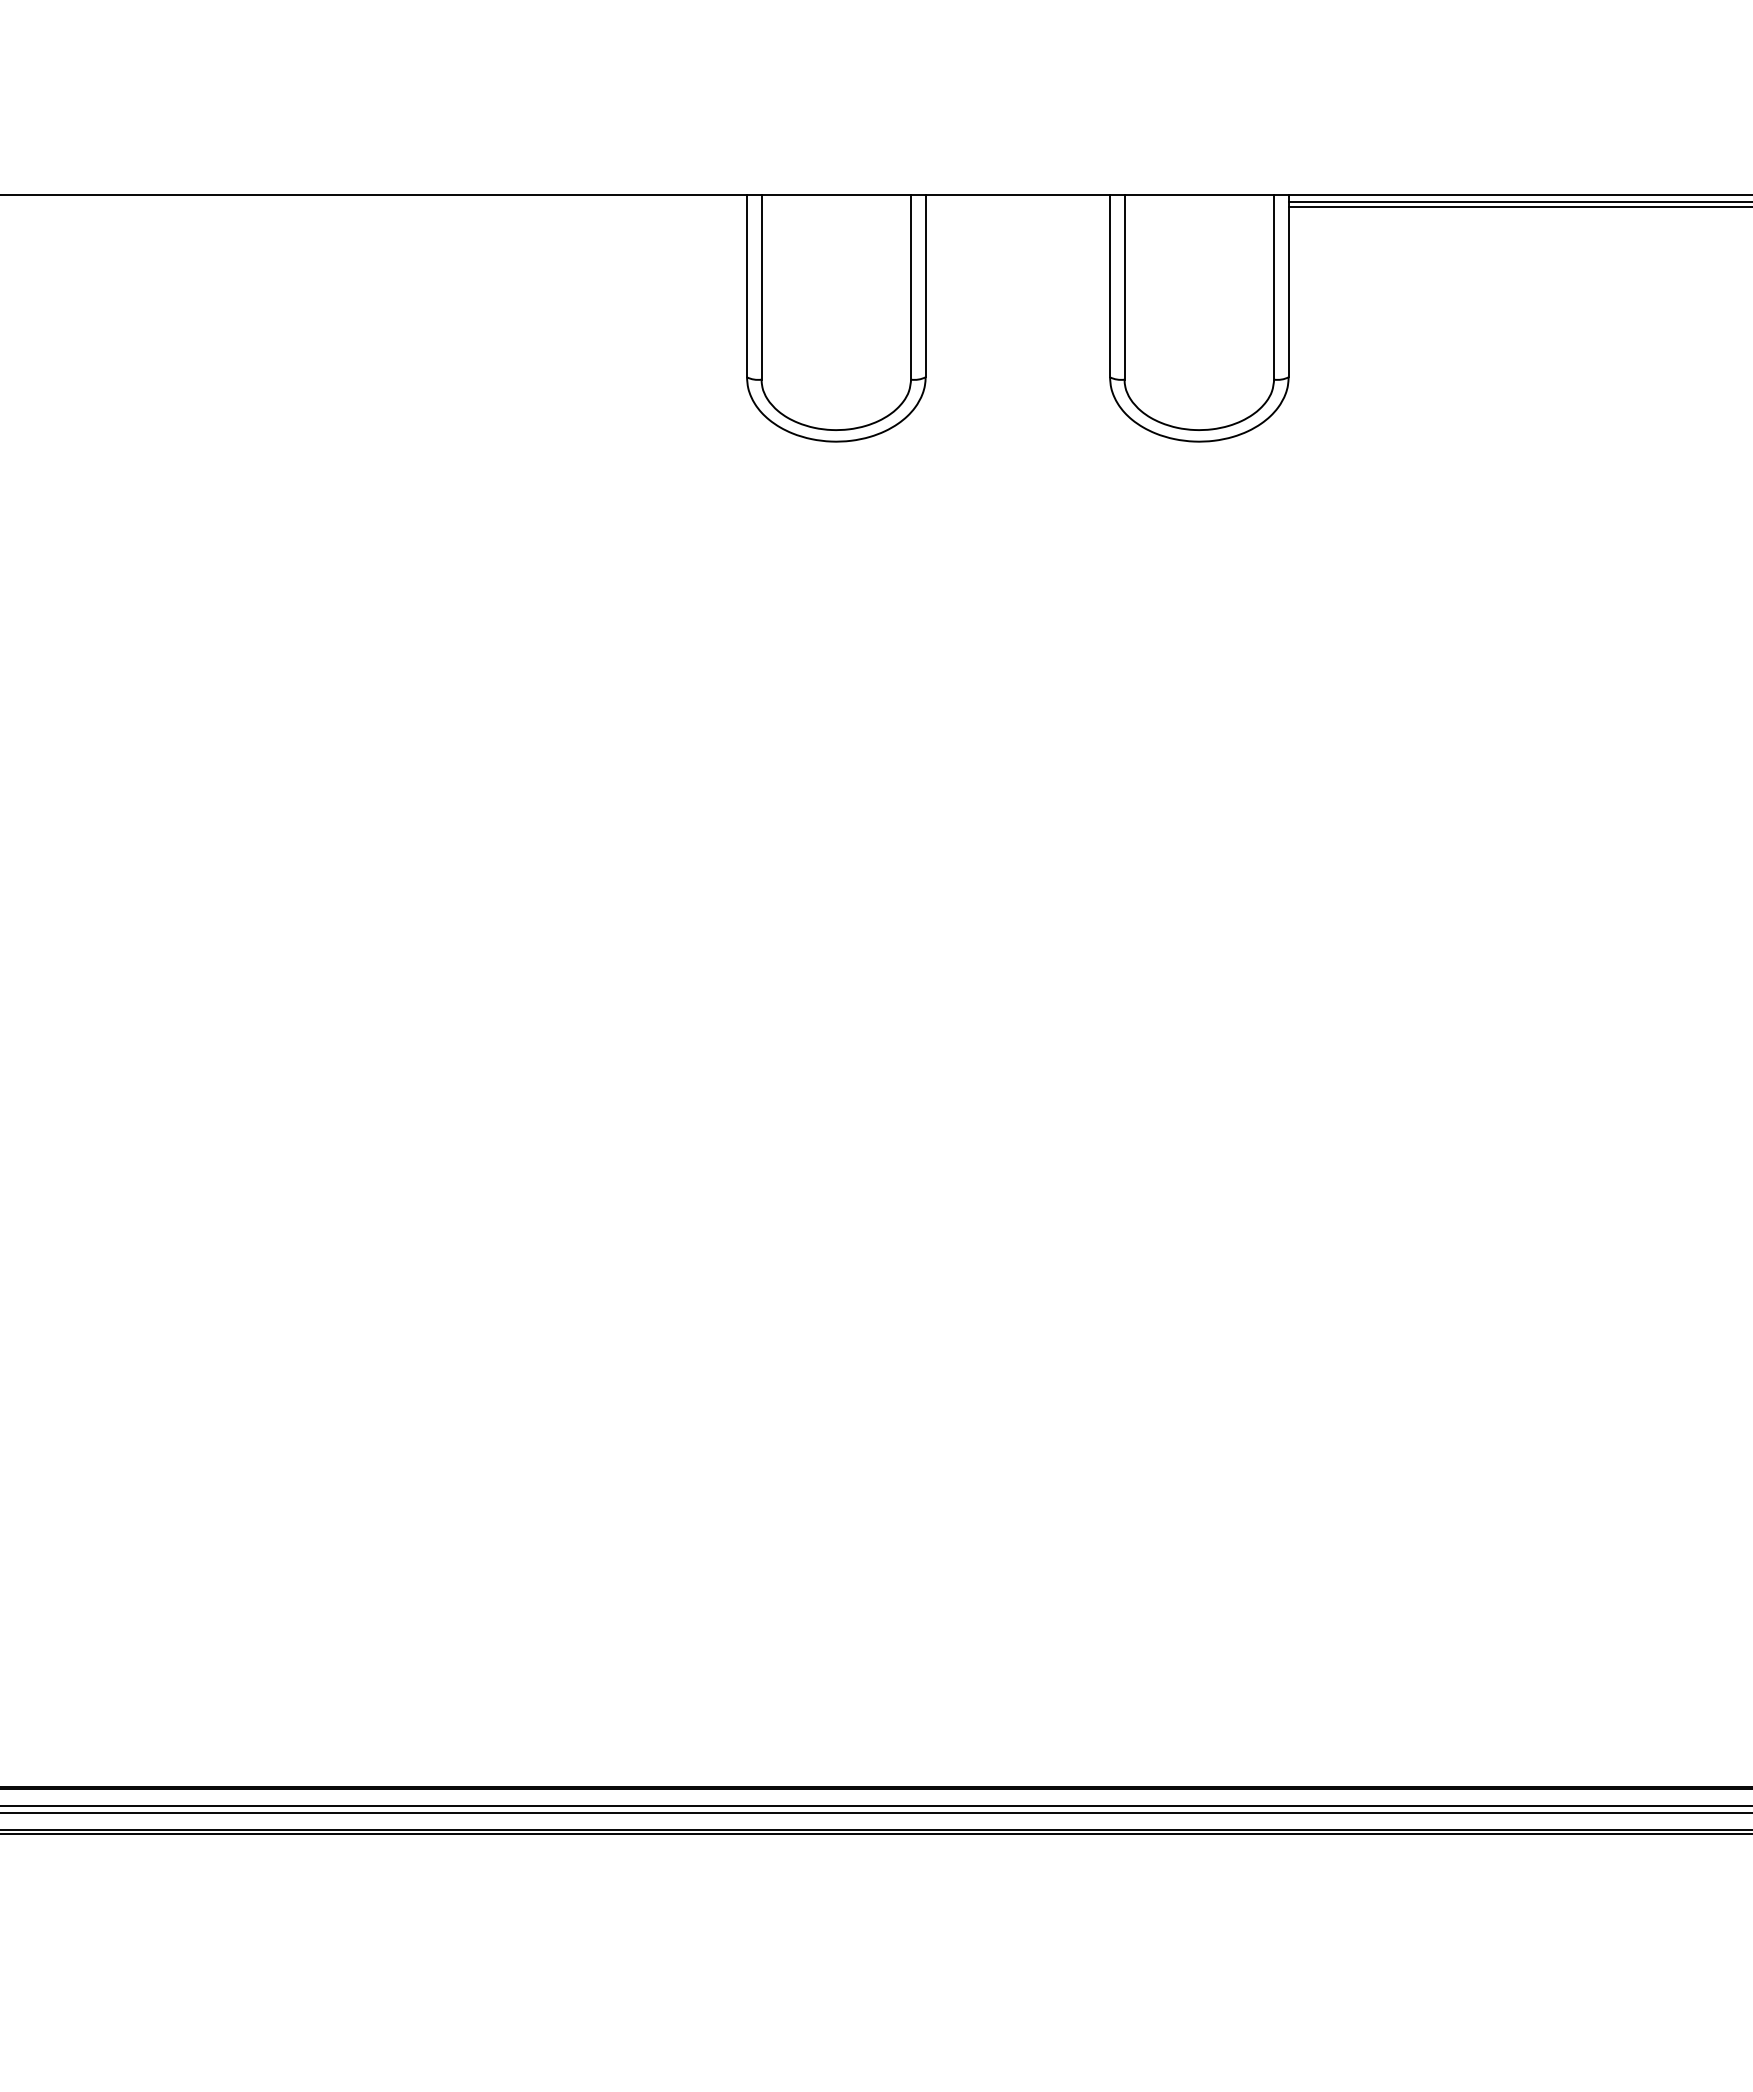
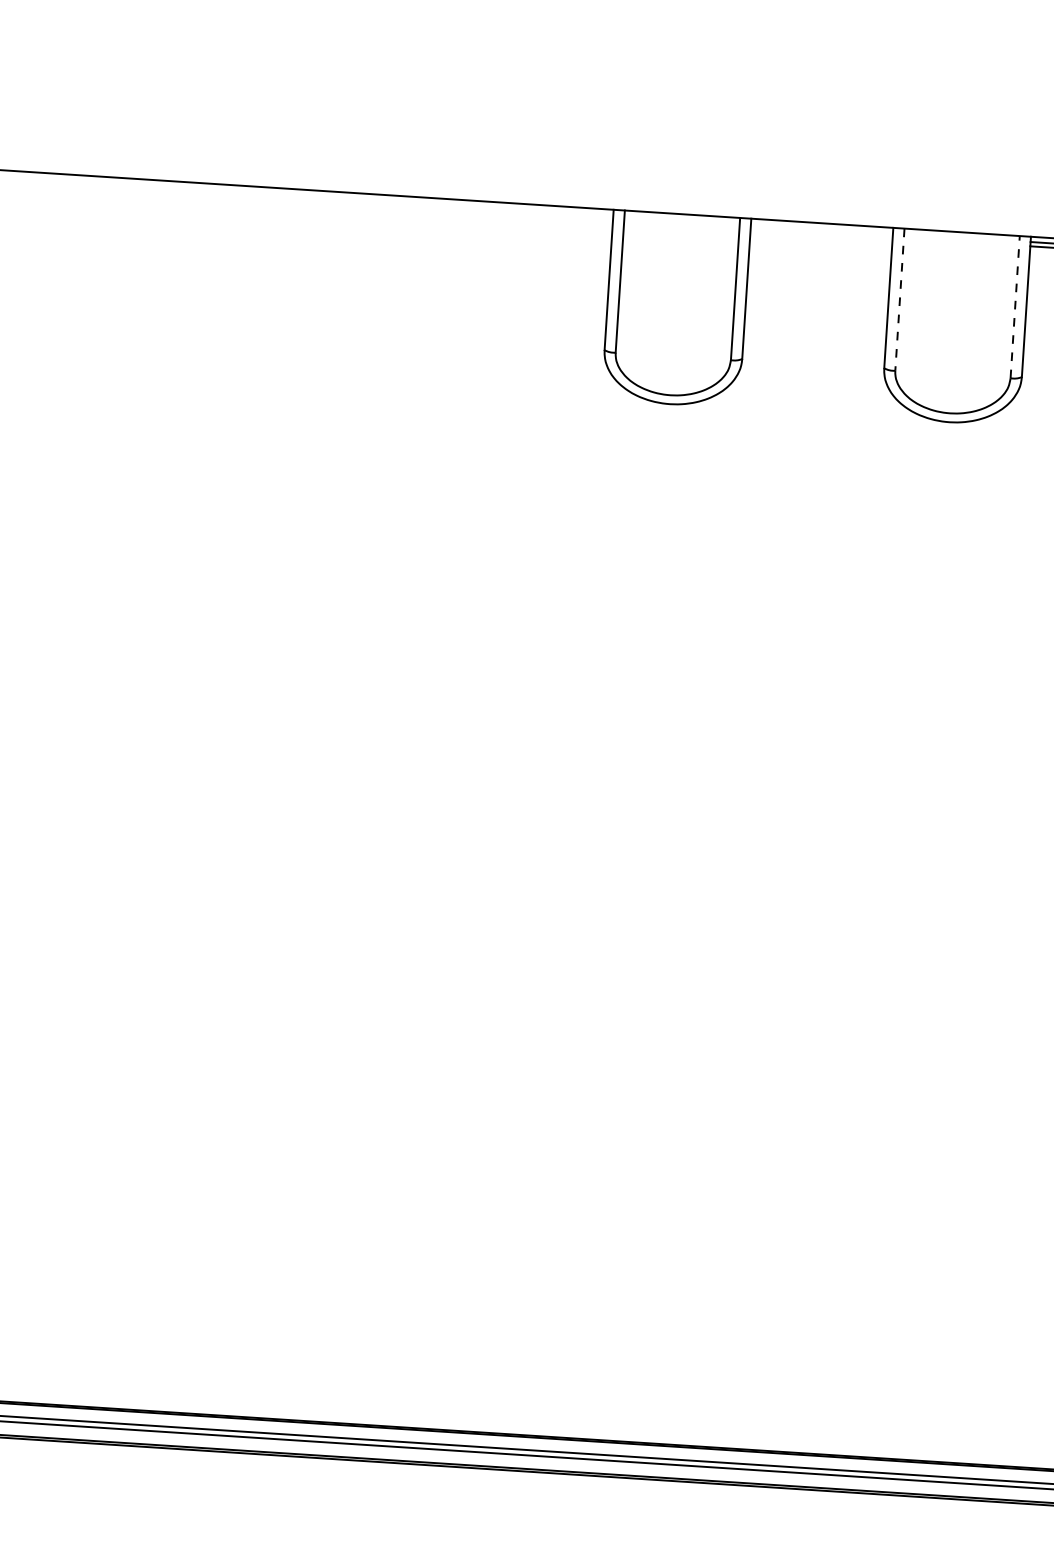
line: (1274, 286) -> (1015, 306), solid -> dashed
line: (1124, 287) -> (899, 299), solid -> dashed

